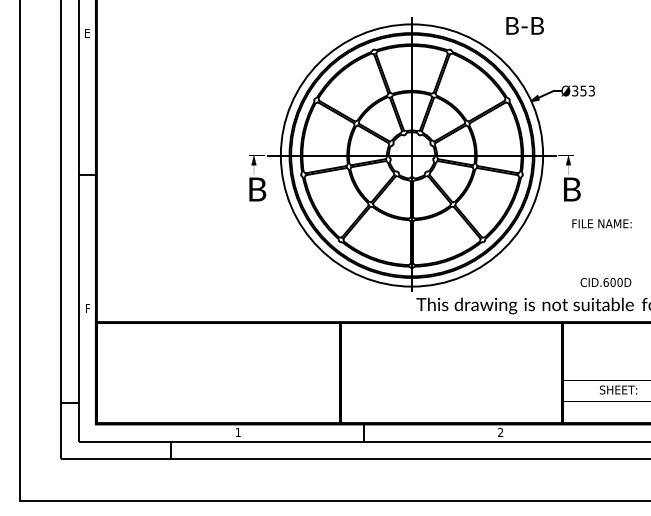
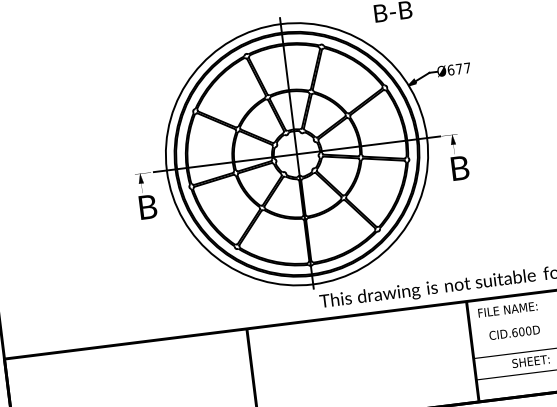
text: (583, 90) -> (459, 68), Ø353 -> Ø677
text: (601, 223) -> (507, 309), moved
text: (605, 282) -> (514, 332), moved

